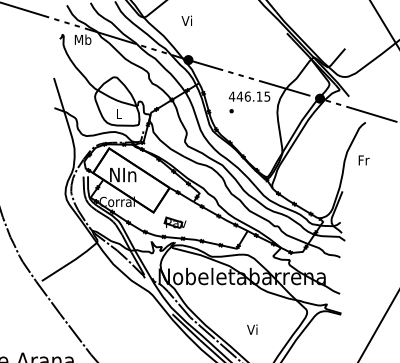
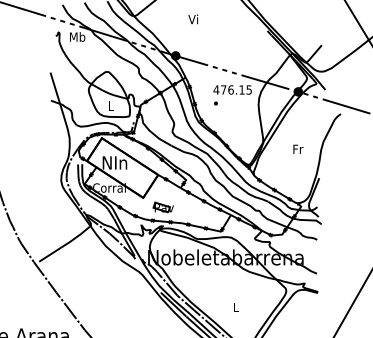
text: (187, 20) -> (193, 19), moved
text: (239, 96) -> (223, 89), 446.15 -> 476.15
text: (364, 159) -> (298, 148), moved
text: (251, 329) -> (234, 306), Vi -> L

